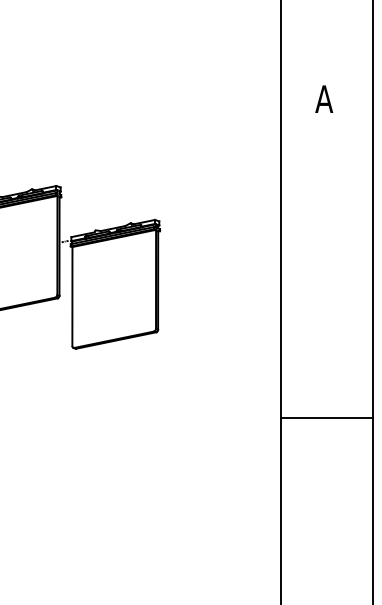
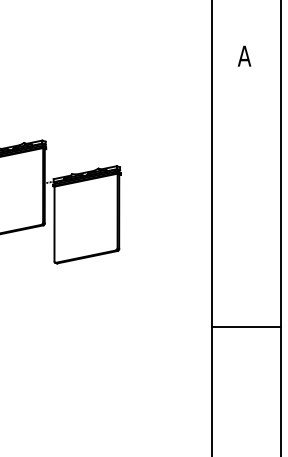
text: (324, 98) -> (244, 55), moved
line: (326, 417) -> (246, 326), moved

